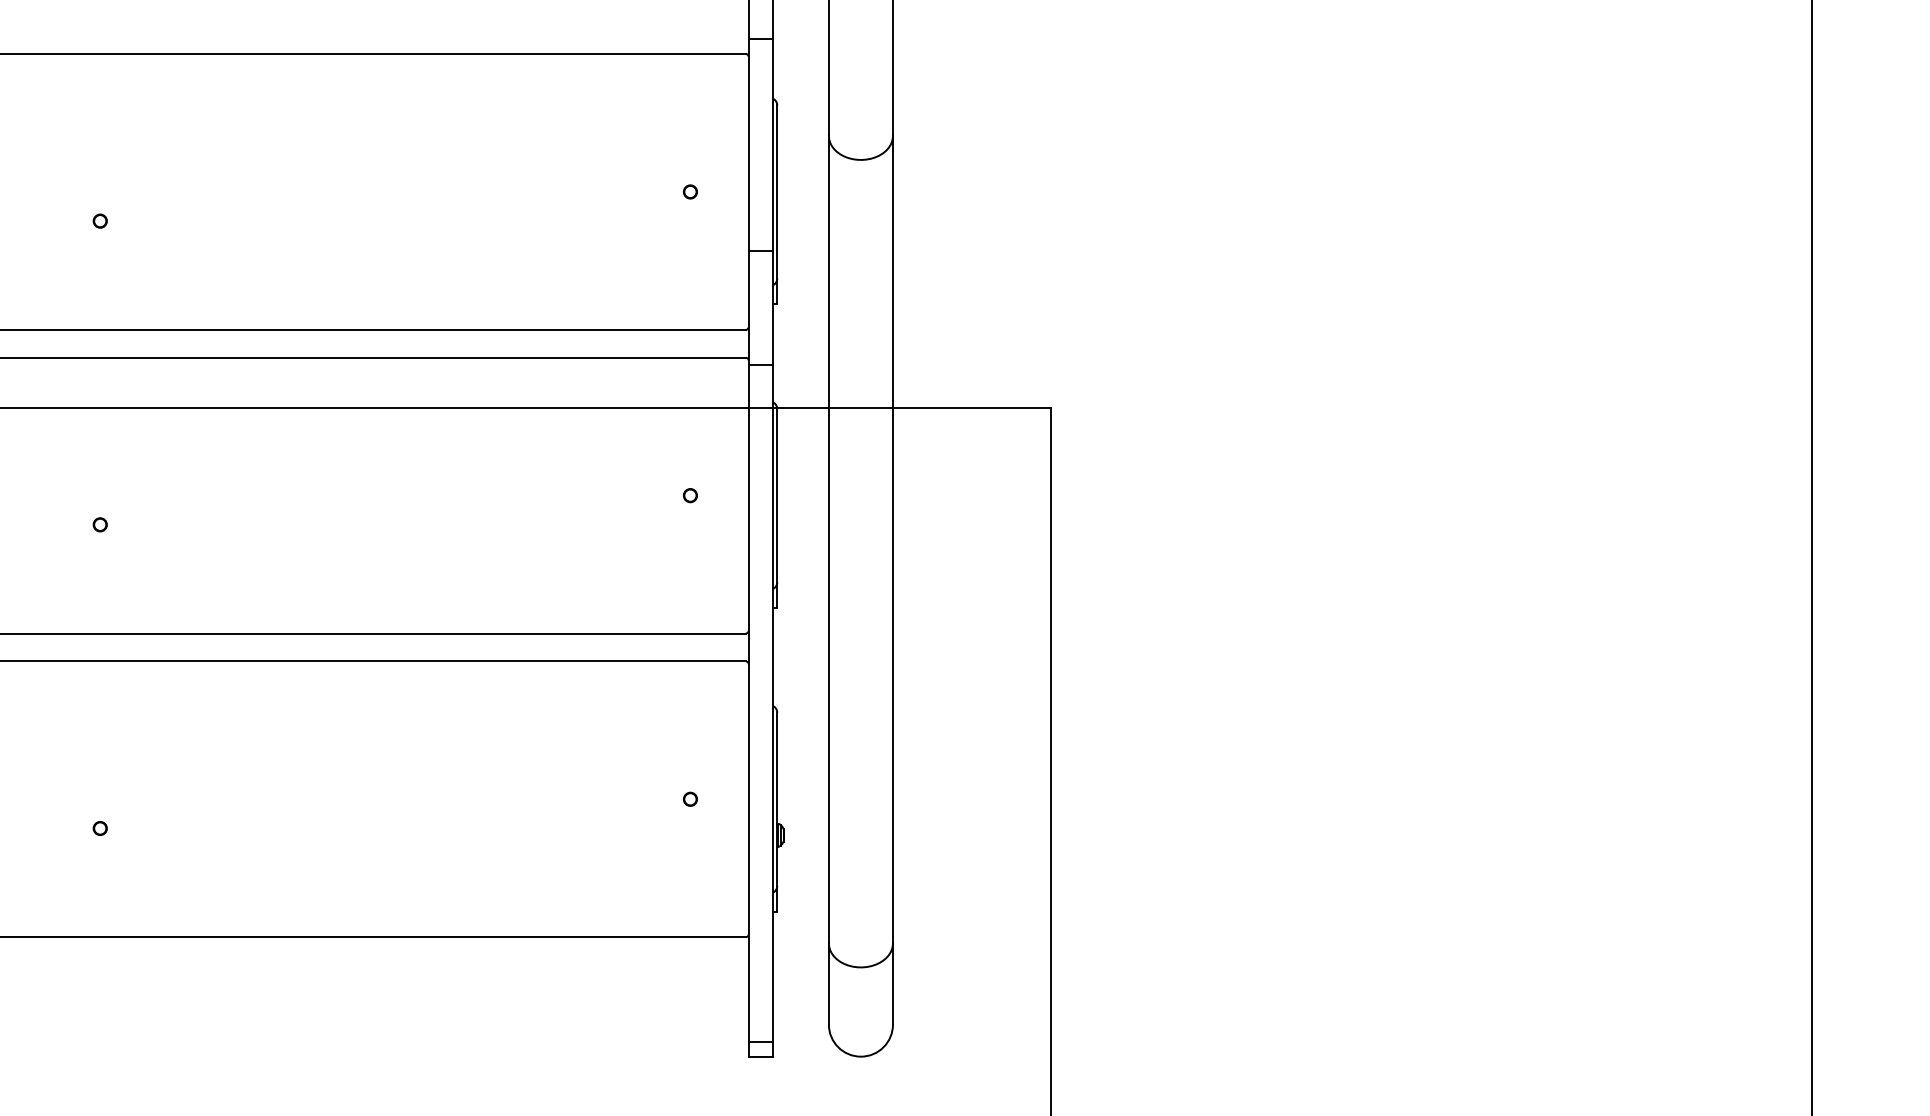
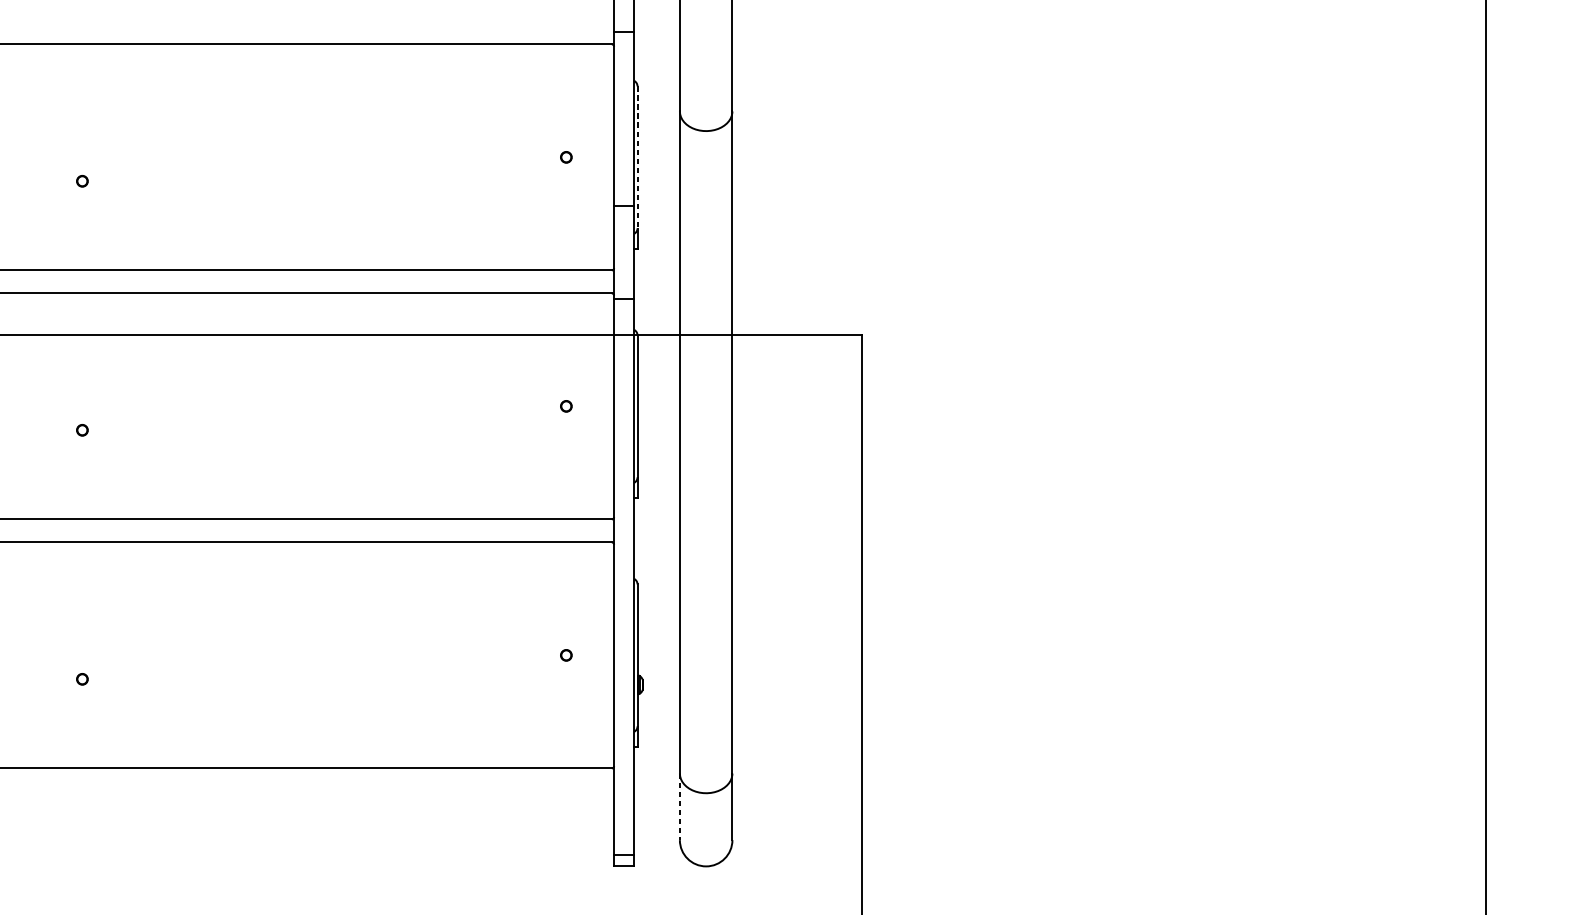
line: (777, 191) -> (637, 156), solid -> dashed
line: (828, 984) -> (679, 807), solid -> dashed

